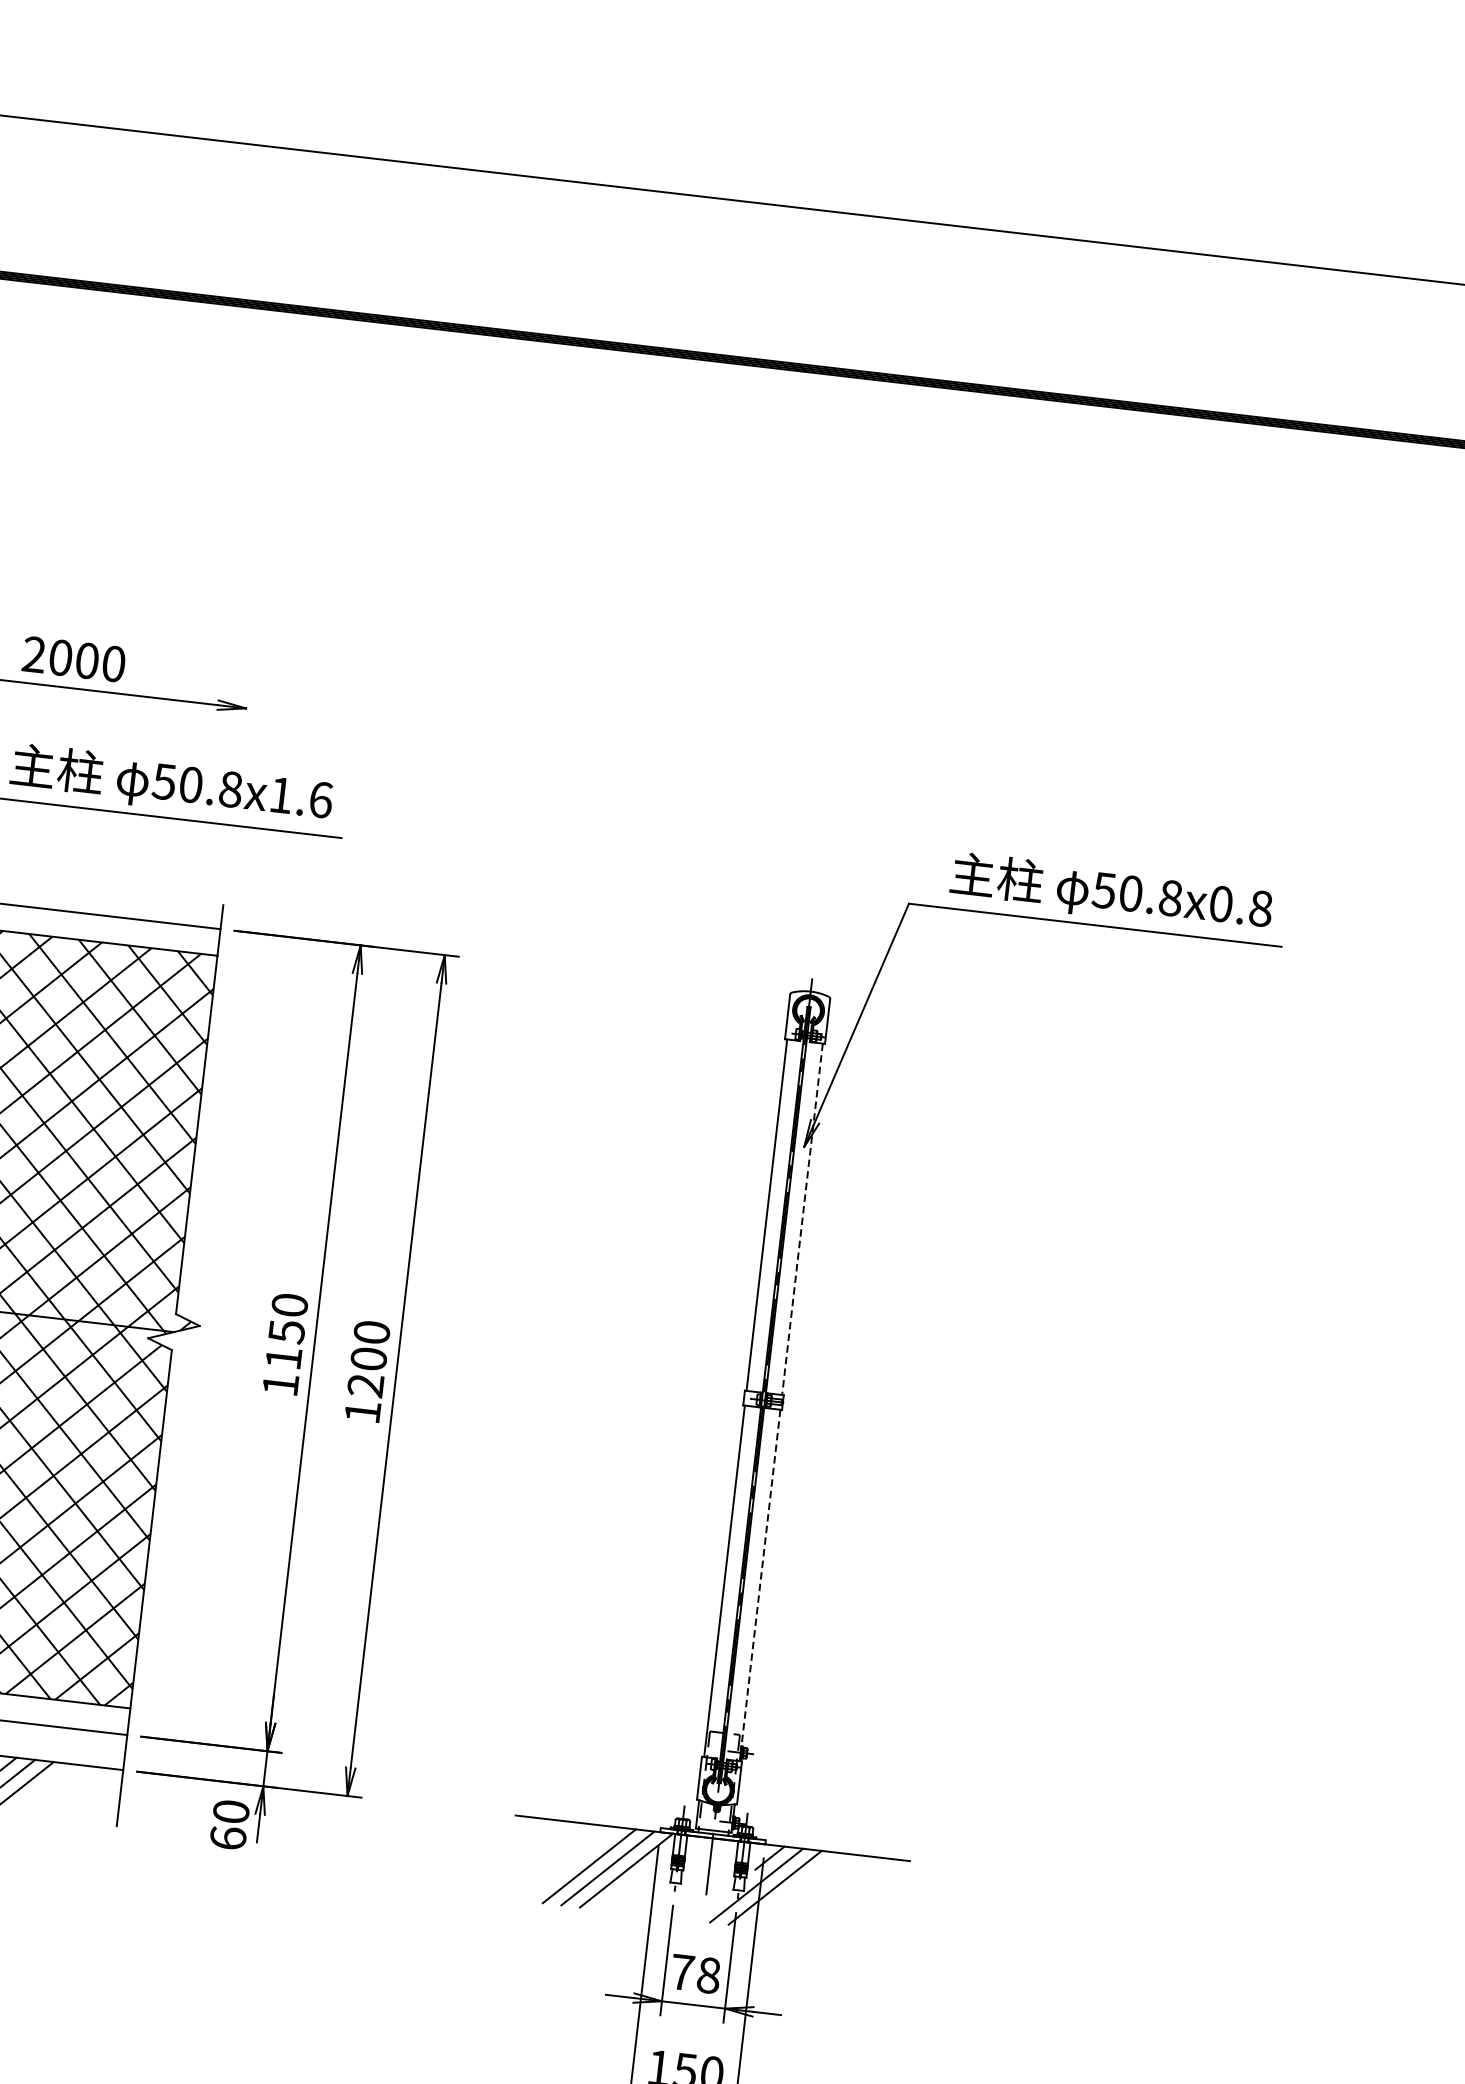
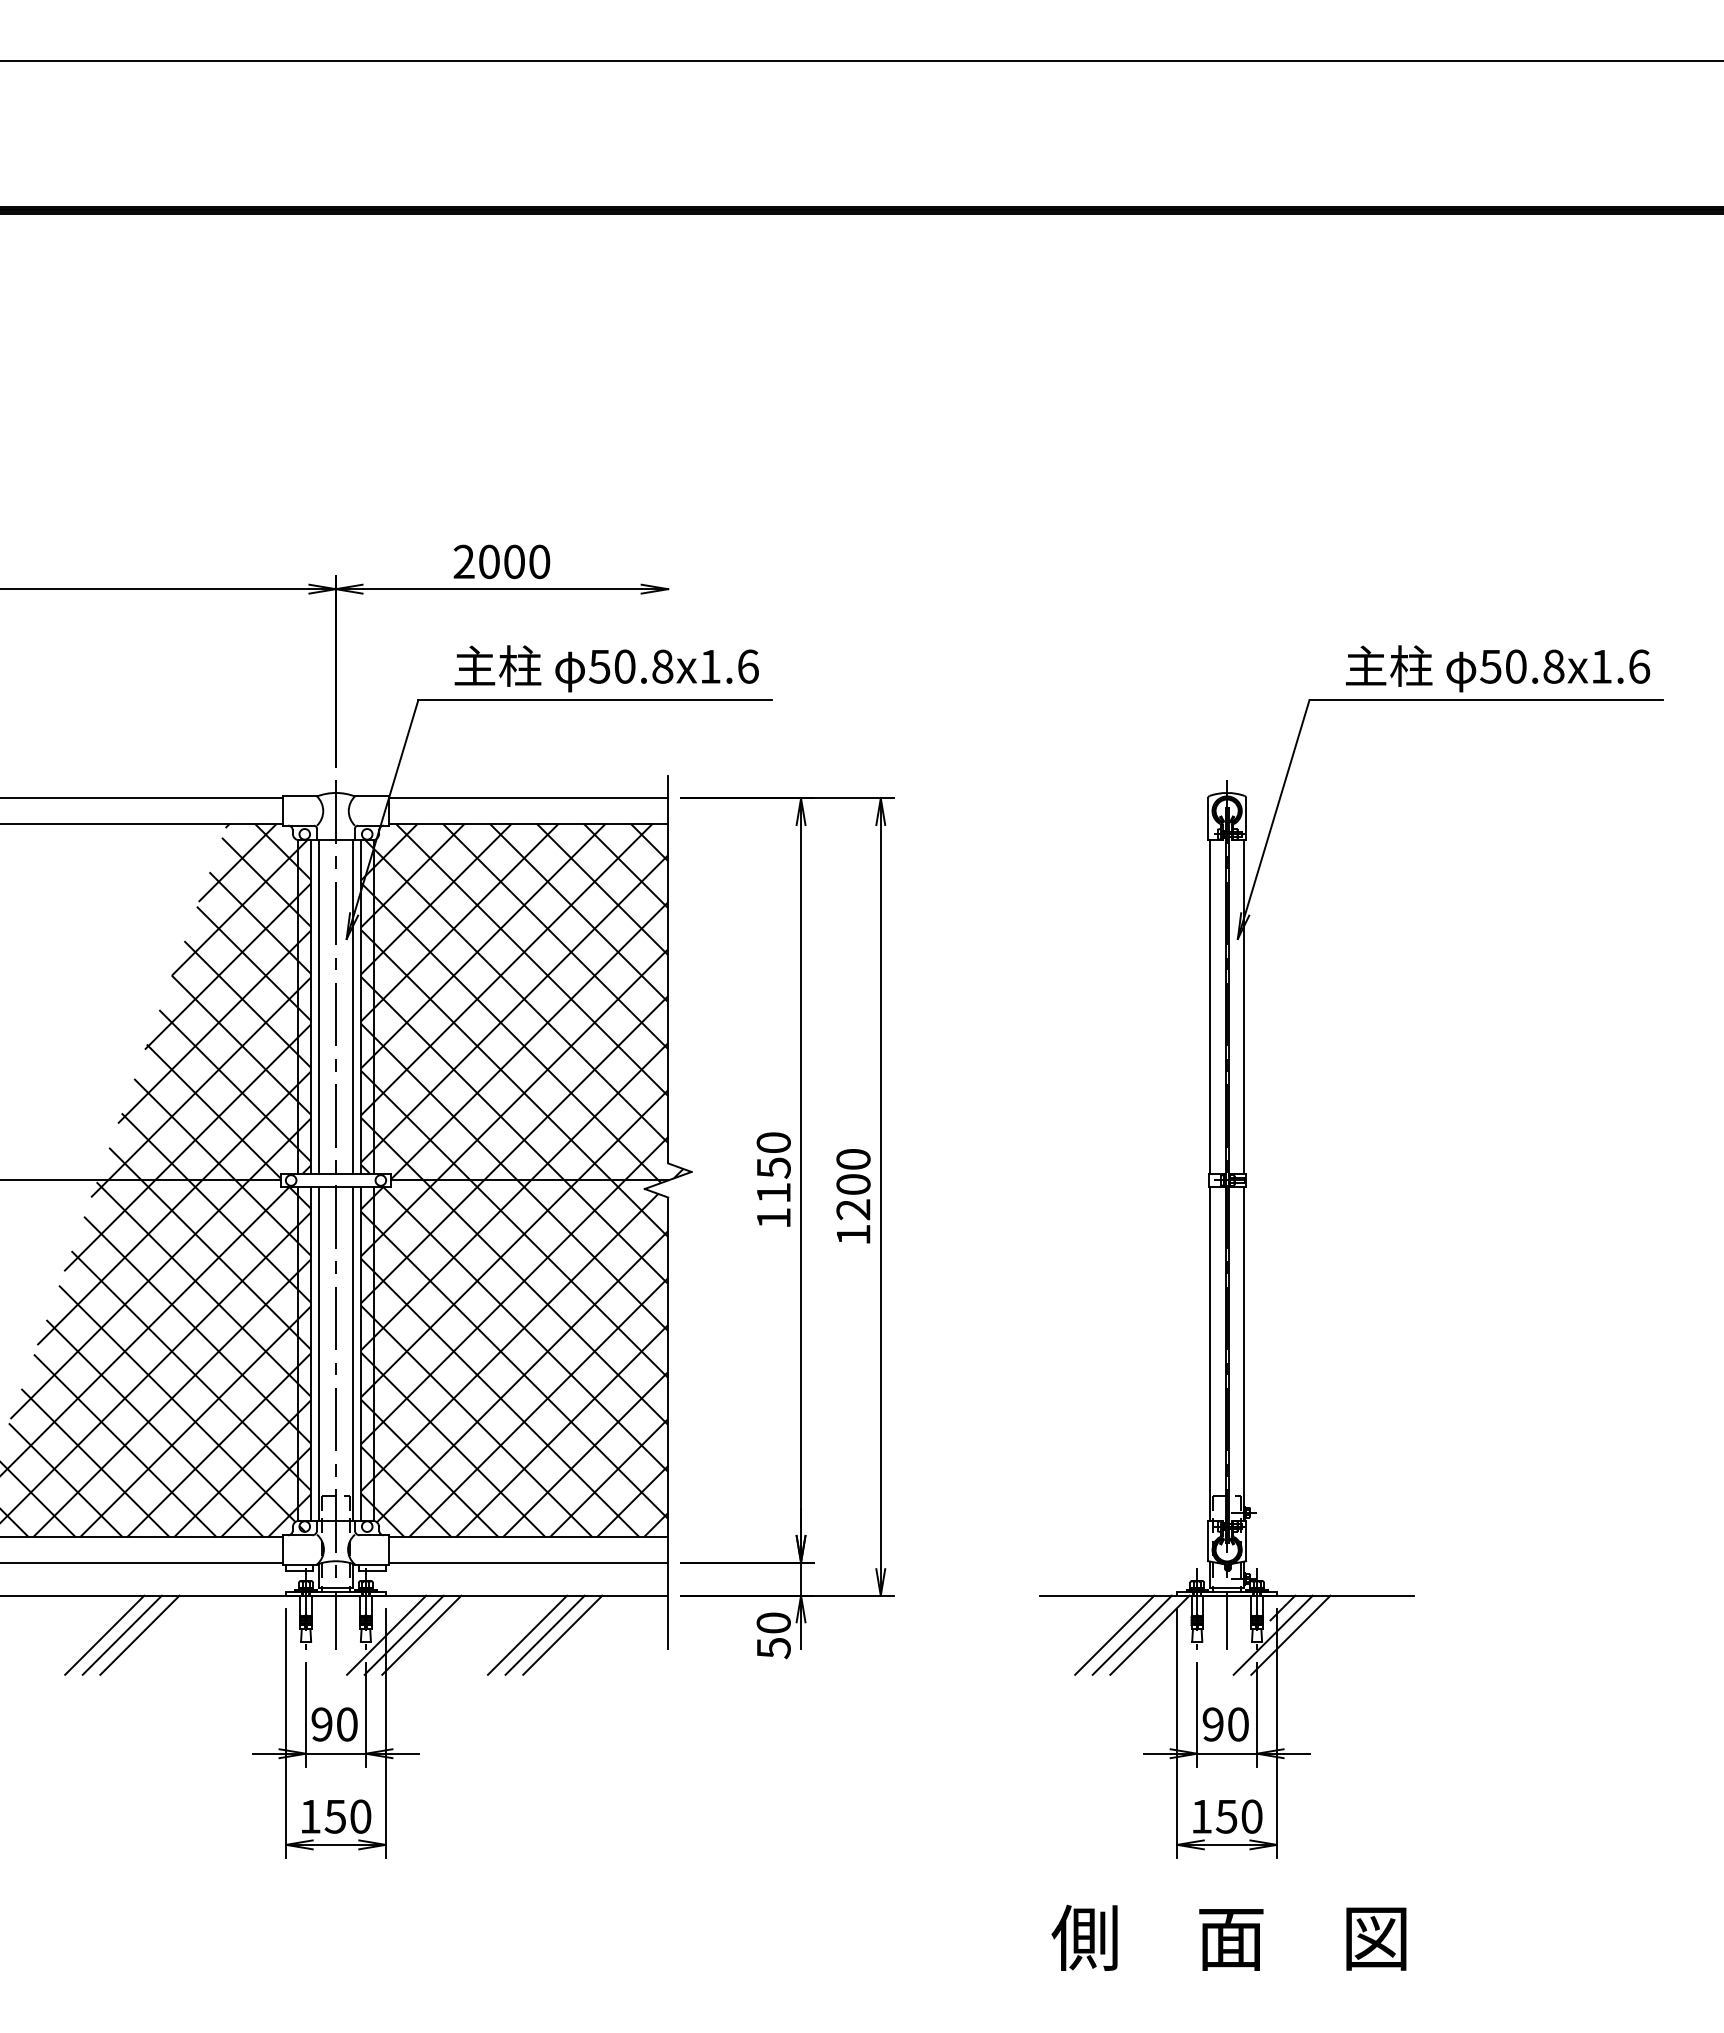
text: (1241, 906) -> (1620, 666), 50.8x0.8 -> 50.8x1.6
line: (803, 1218) -> (1244, 1006), dashed -> solid
line: (760, 1585) -> (1244, 1354), dashed -> solid
text: (227, 1838) -> (773, 1648), 60 -> 50
text: (695, 1973) -> (1225, 1724), 78 -> 90

